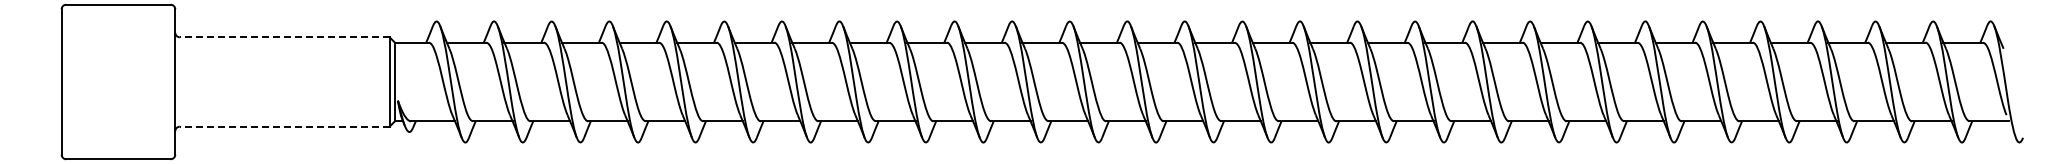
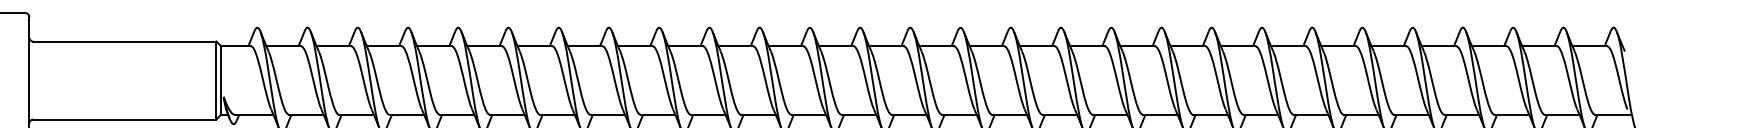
line: (284, 37) -> (124, 41), dashed -> solid
line: (284, 126) -> (124, 119), dashed -> solid

